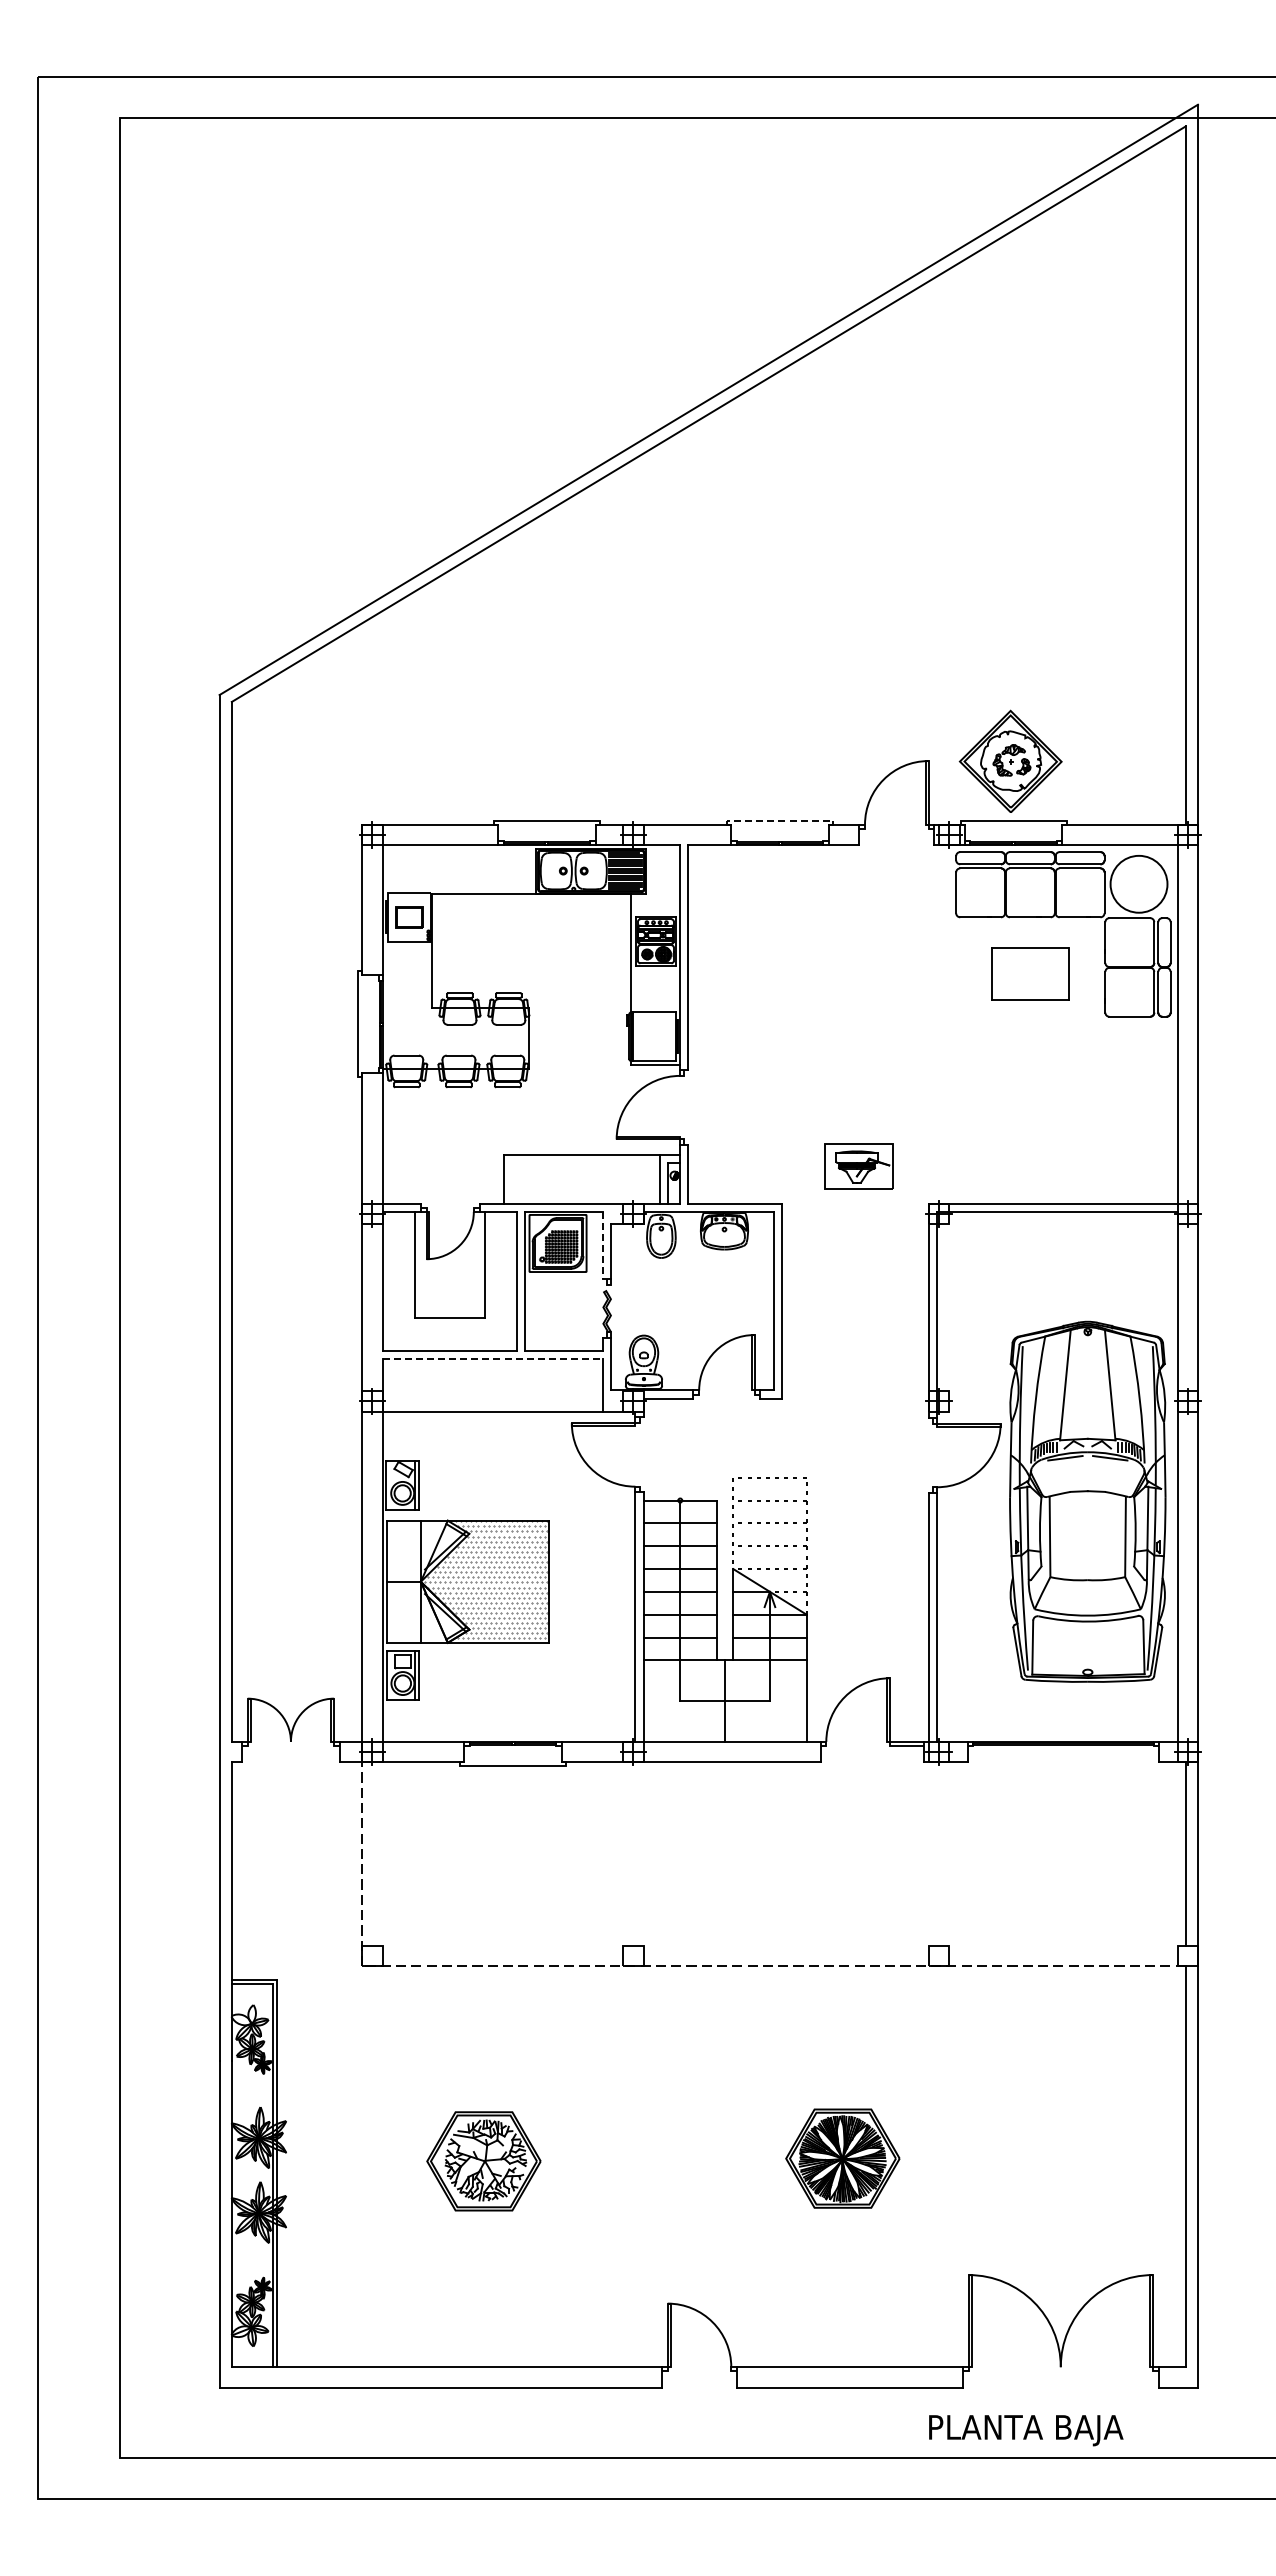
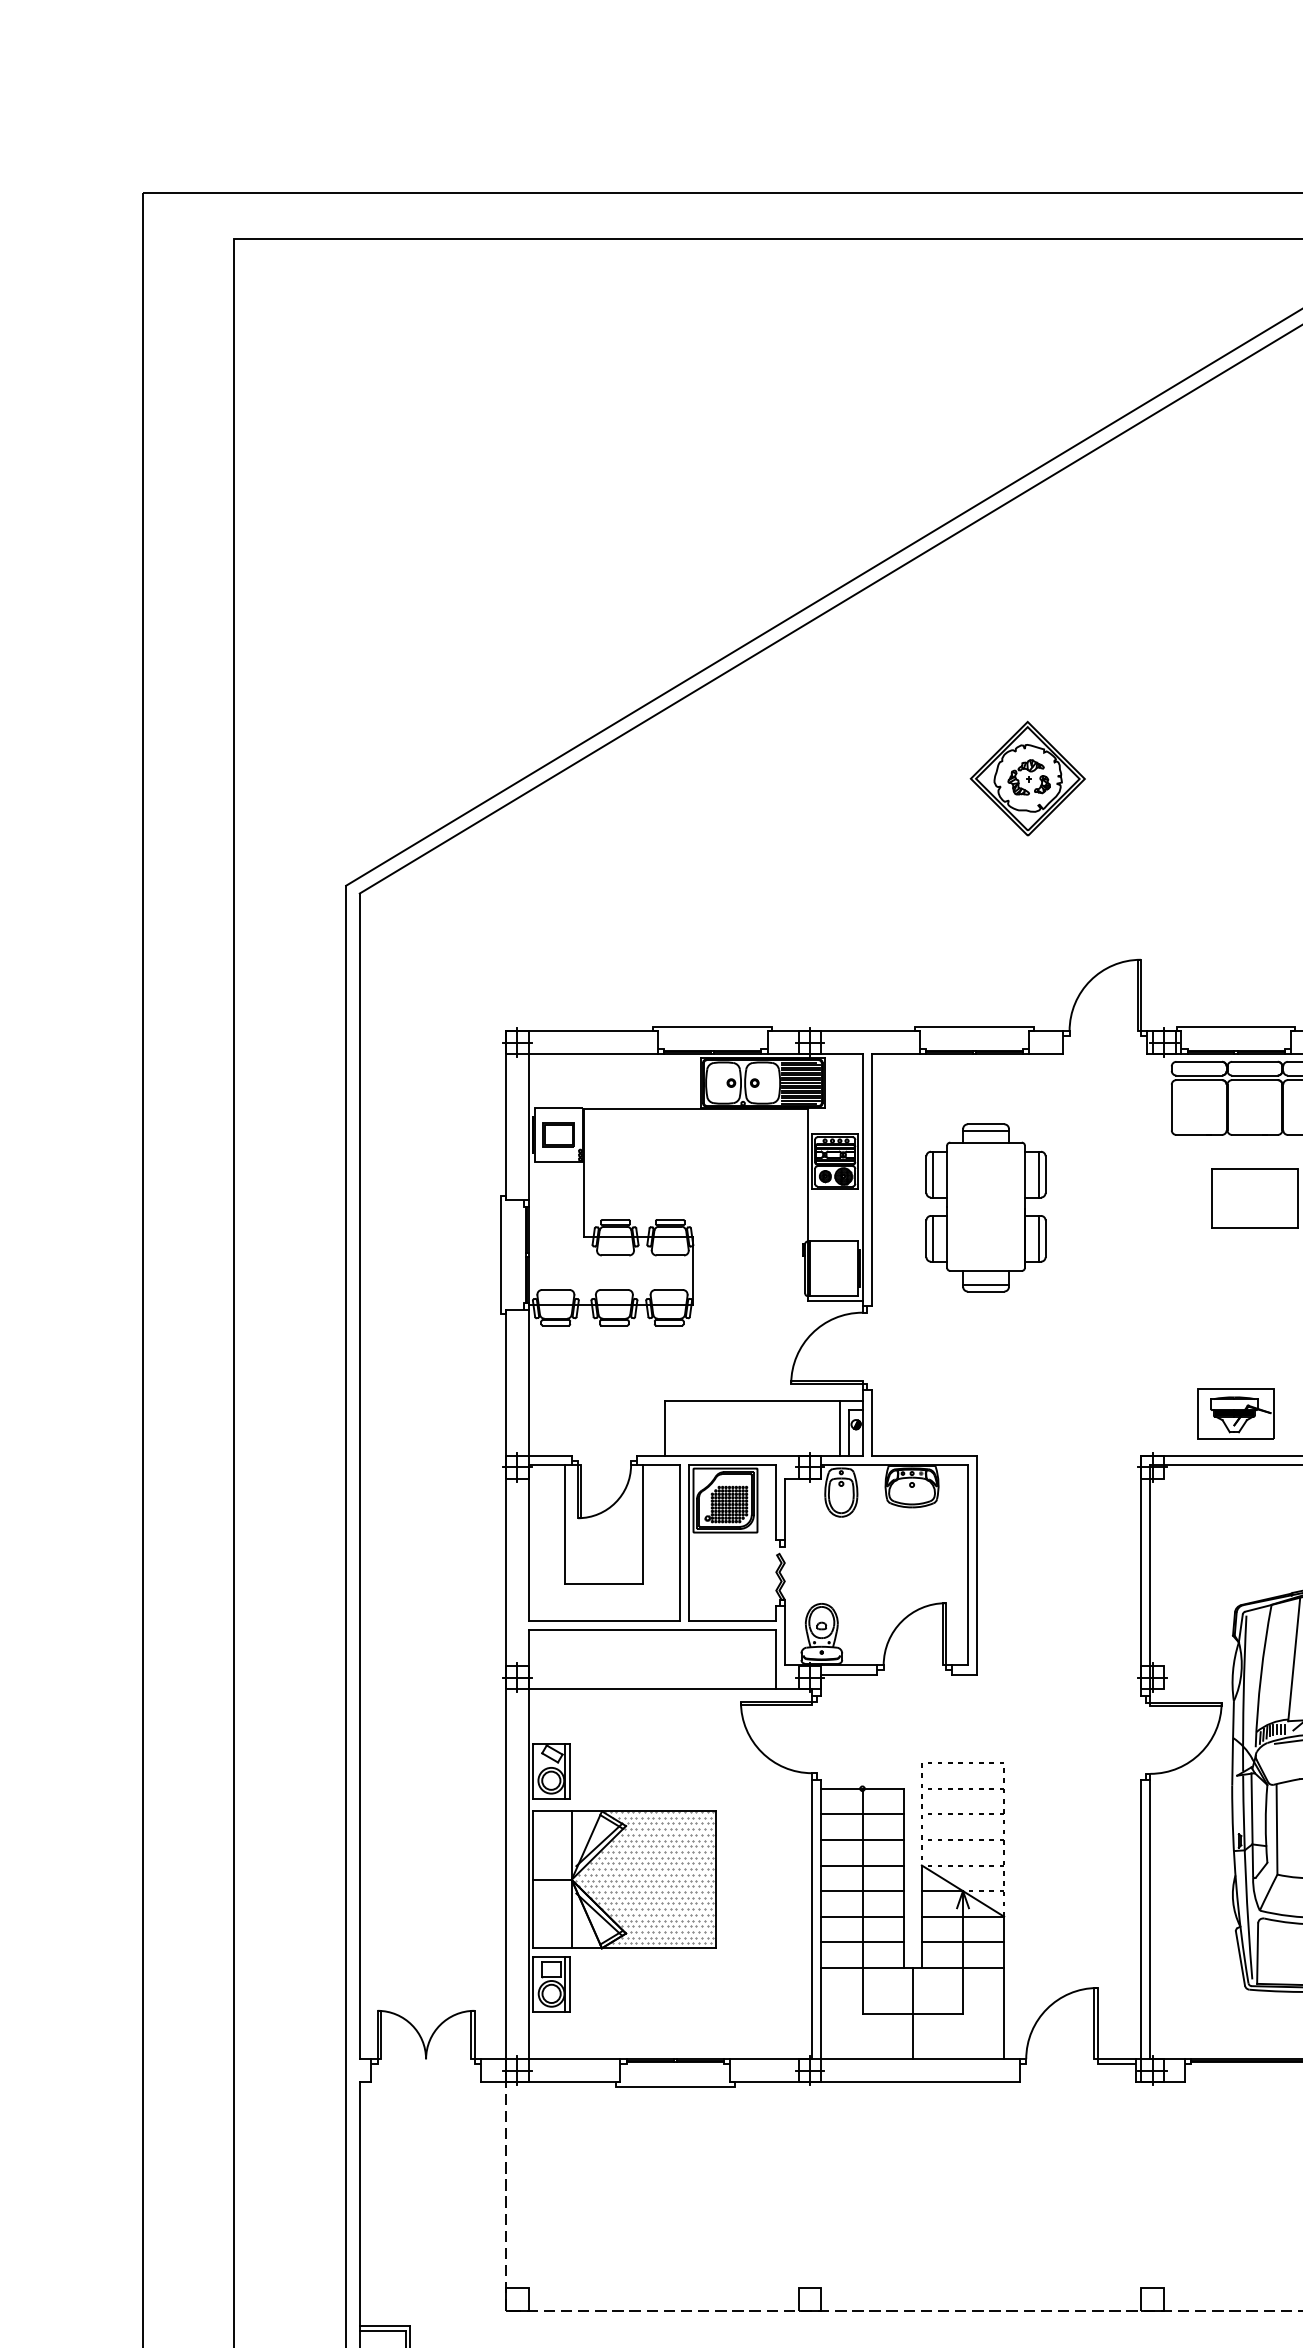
part: (1010, 760) -> (1027, 777), moved
line: (780, 820) -> (974, 1026), dashed -> solid
part: (790, 982) -> (986, 1208), added
part: (858, 1166) -> (1236, 1414), moved
line: (602, 1245) -> (775, 1502), dashed -> solid
line: (493, 1358) -> (653, 1629), dashed -> solid

